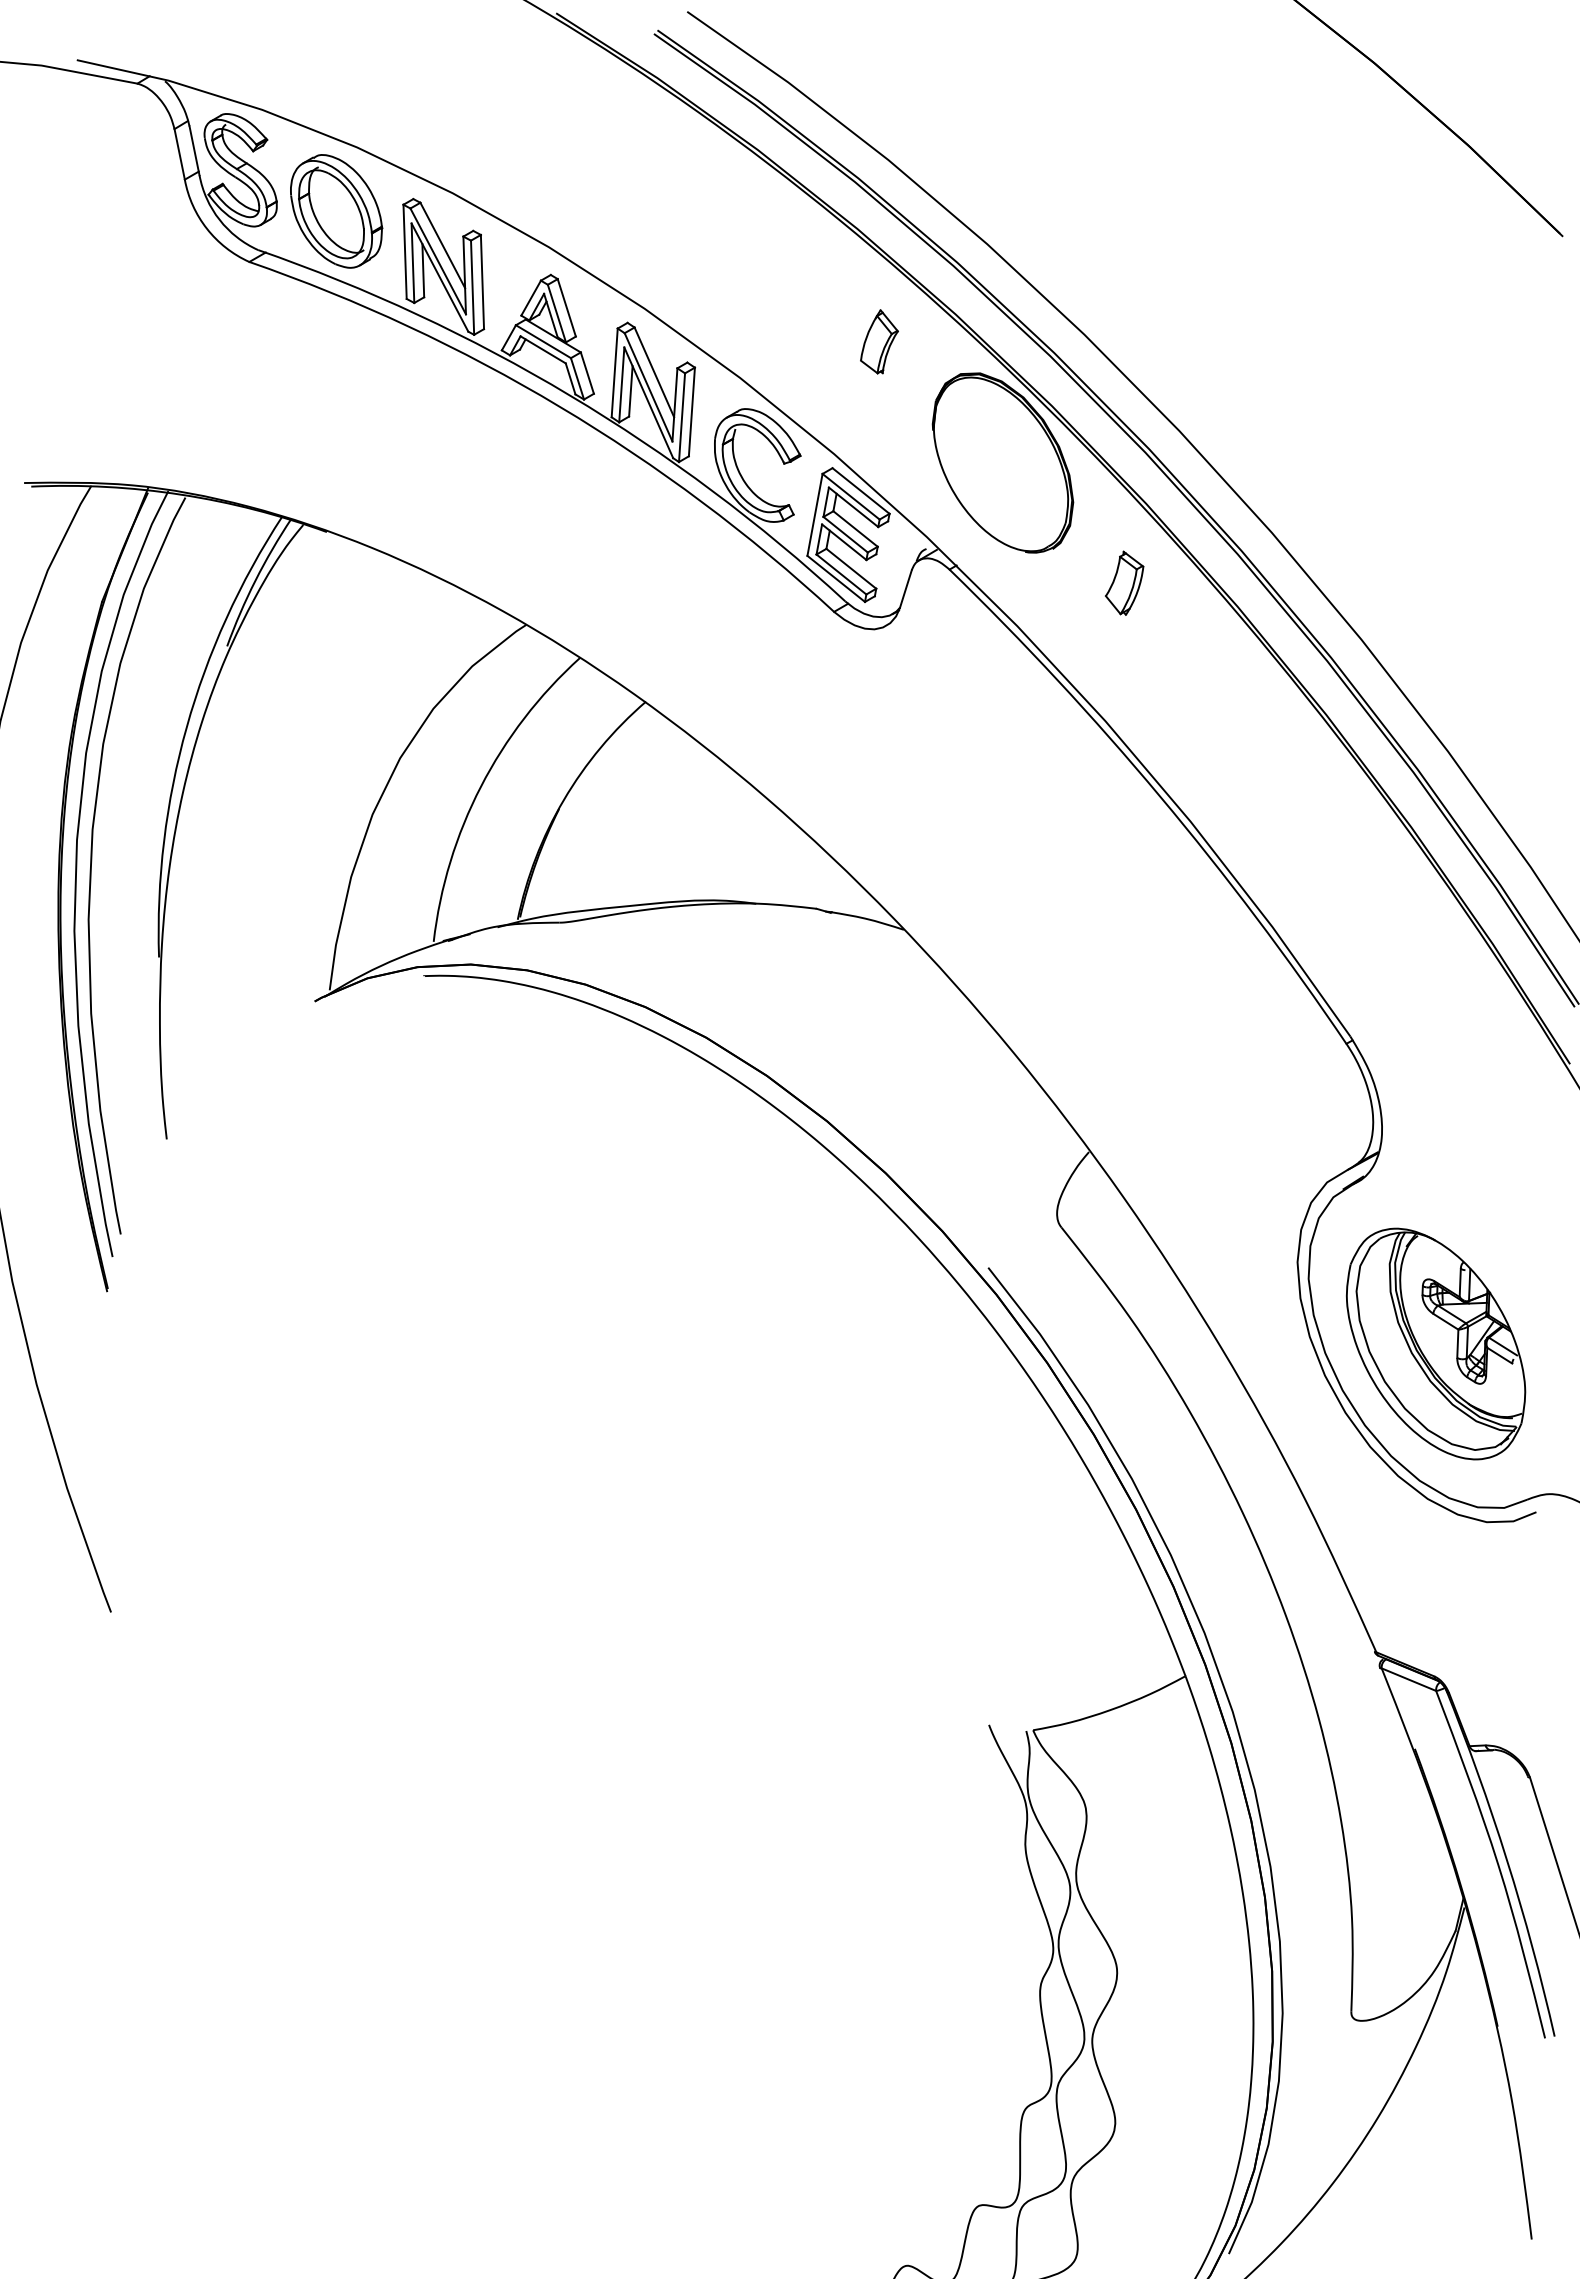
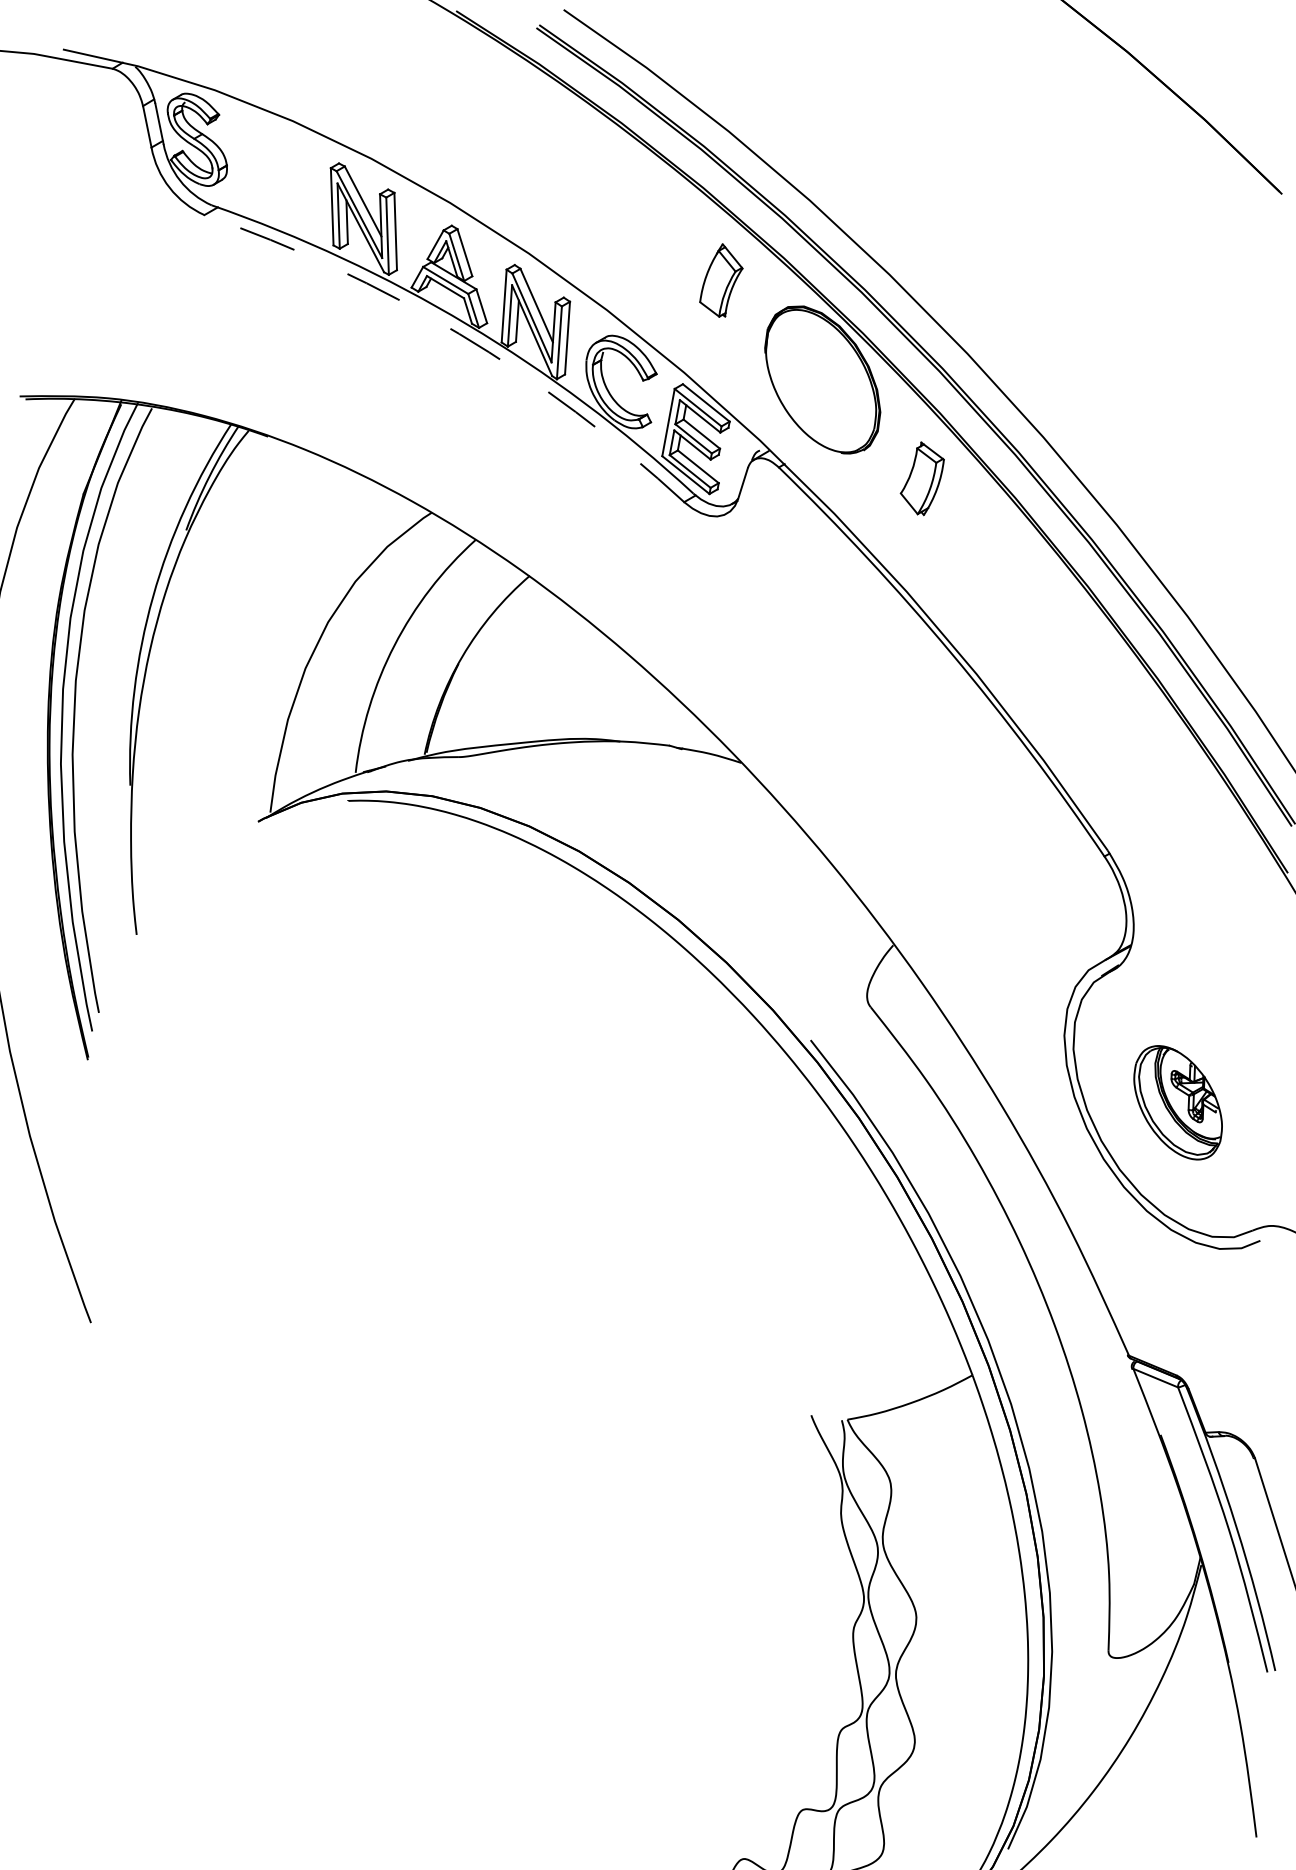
part: (336, 211) -> (275, 173), removed
part: (879, 341) -> (721, 280), size x1.4
arc: (559, 406) -> (458, 333), solid -> dashed
part: (1124, 582) -> (922, 478), size x1.4
part: (1436, 1343) -> (1178, 1102), size x0.6

